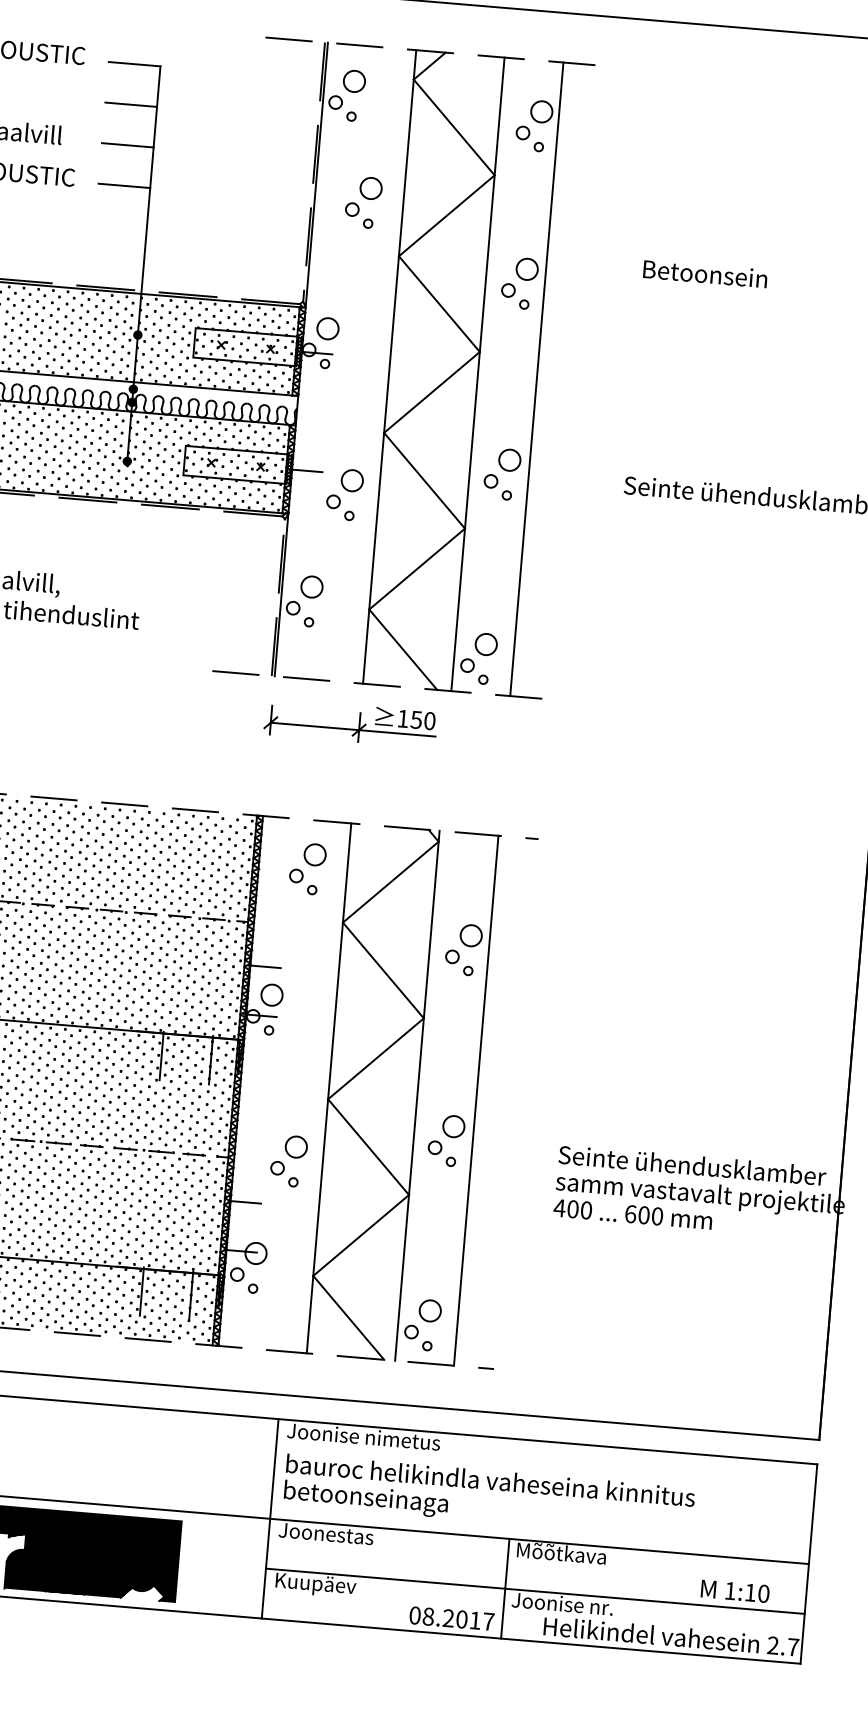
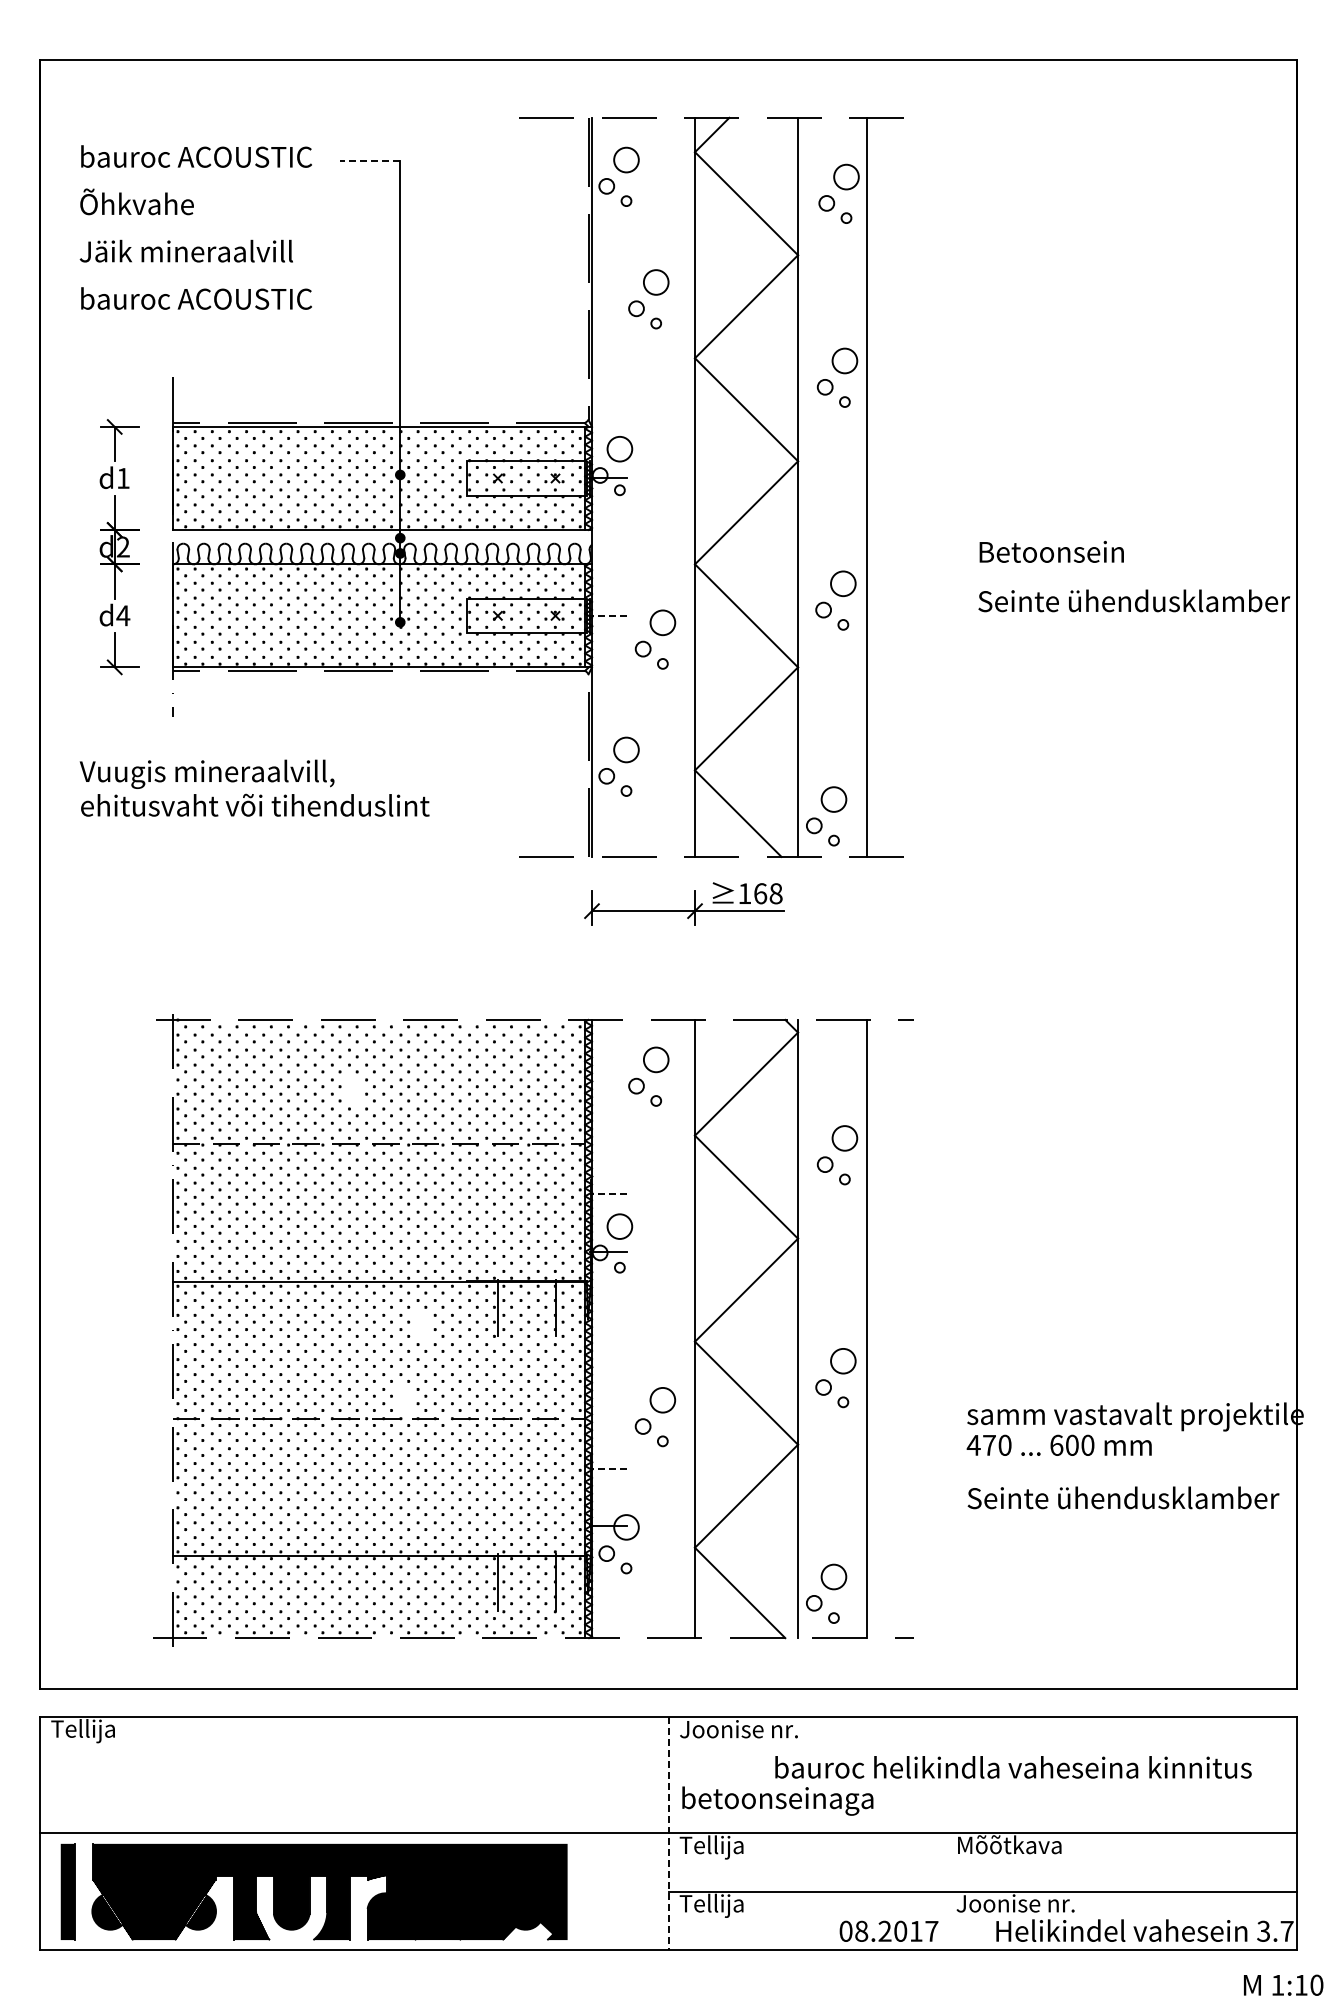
line: (134, 64) -> (369, 161), solid -> dashed
line: (131, 104) -> (370, 208), removed
line: (128, 145) -> (370, 256), removed
line: (124, 185) -> (370, 303), removed
text: (705, 273) -> (1051, 551), moved
line: (306, 470) -> (608, 615), solid -> dashed
text: (422, 720) -> (767, 893), 150 -> 168
part: (53, 859) -> (353, 1090), removed
line: (264, 966) -> (608, 1194), solid -> dashed
part: (94, 1065) -> (421, 1325), removed
part: (74, 1127) -> (404, 1399), removed
text: (692, 1165) -> (1123, 1497), moved
line: (244, 1202) -> (608, 1469), solid -> dashed
text: (573, 1208) -> (989, 1444), 400 -> 470
text: (409, 1440) -> (822, 1729), Joonise nimetus -> Joonise nr.
text: (490, 1480) -> (1013, 1767), moved
line: (270, 1518) -> (668, 1833), solid -> dashed
text: (325, 1535) -> (734, 1847), Joonestas -> Tellija
text: (314, 1584) -> (726, 1905), Kuupäev -> Tellija
line: (504, 1588) -> (947, 1891), removed
text: (735, 1590) -> (1283, 1984), moved
text: (772, 1645) -> (1263, 1931), 2.7 -> 3.7

